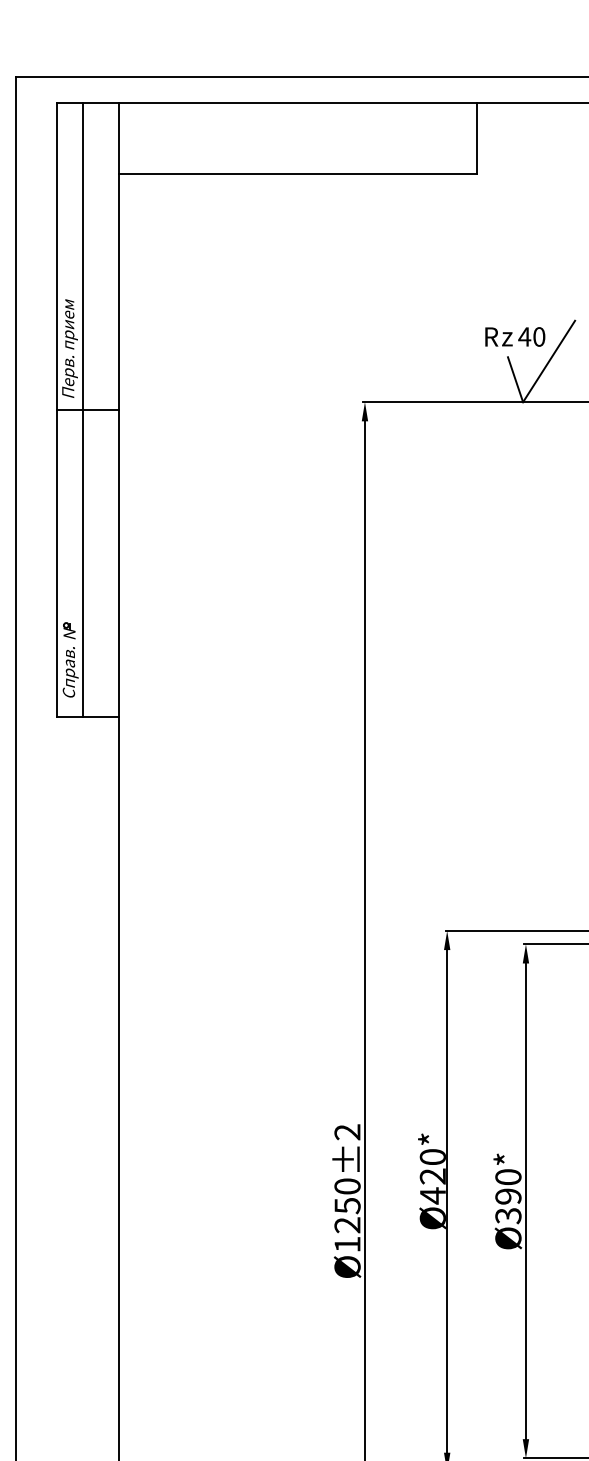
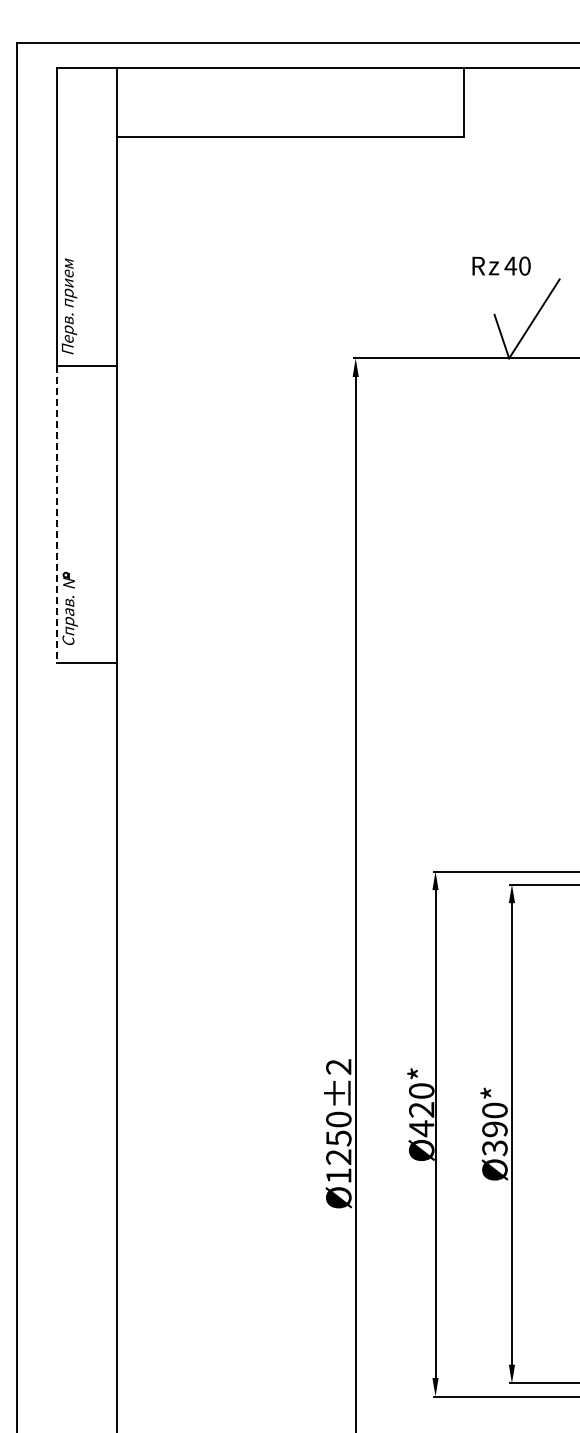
text: (515, 336) -> (501, 265), moved
line: (82, 409) -> (81, 365), removed
line: (56, 563) -> (56, 514), solid -> dashed

